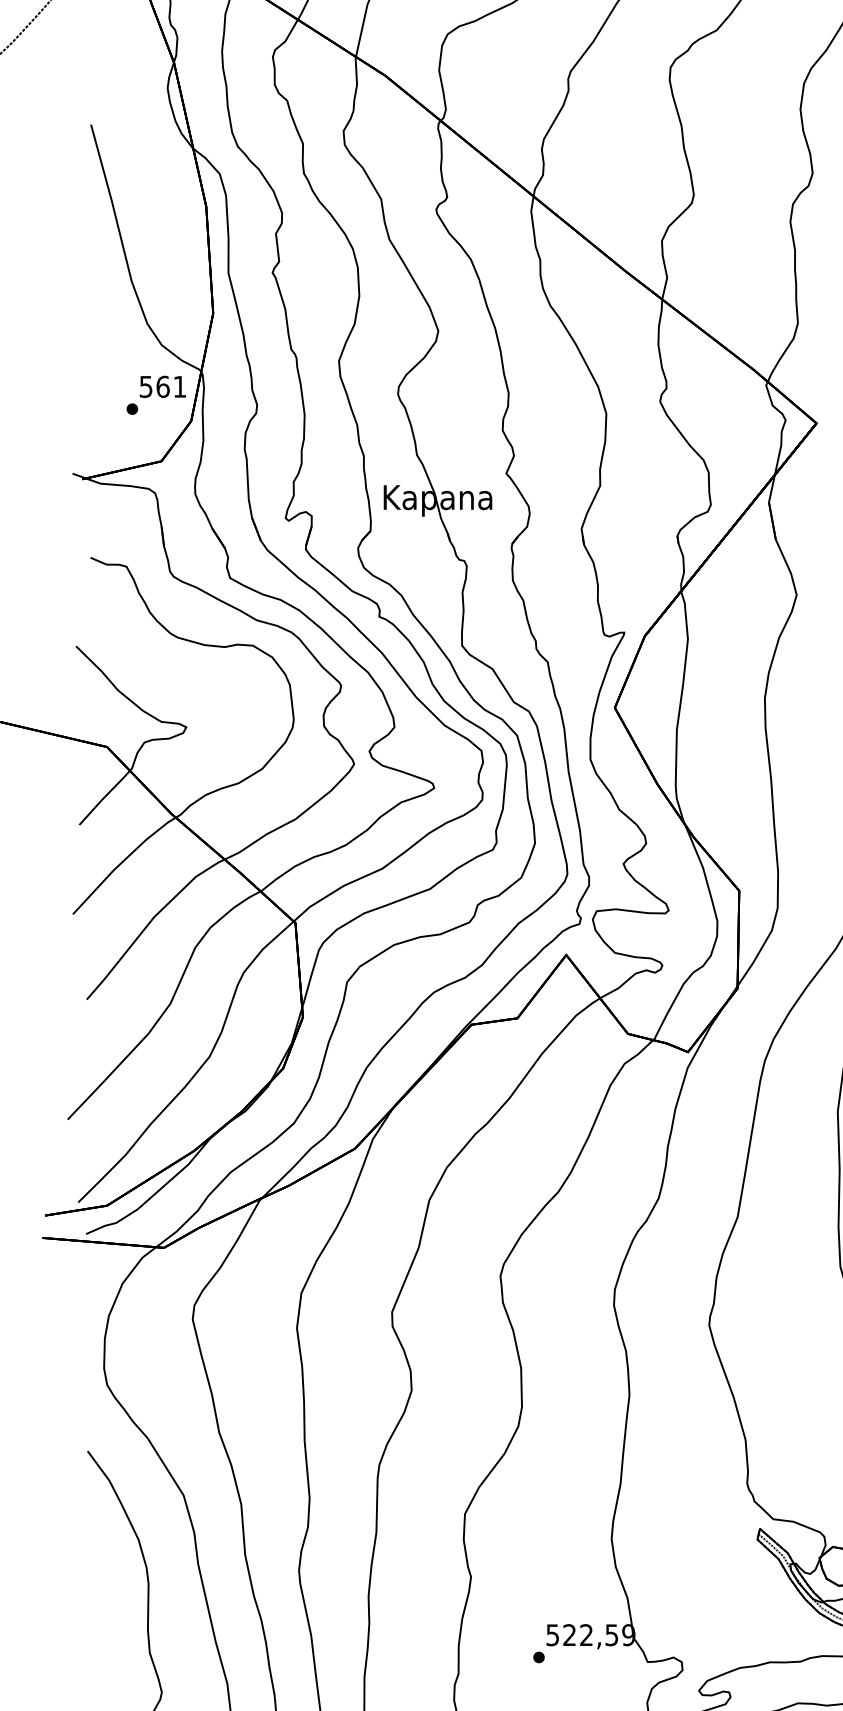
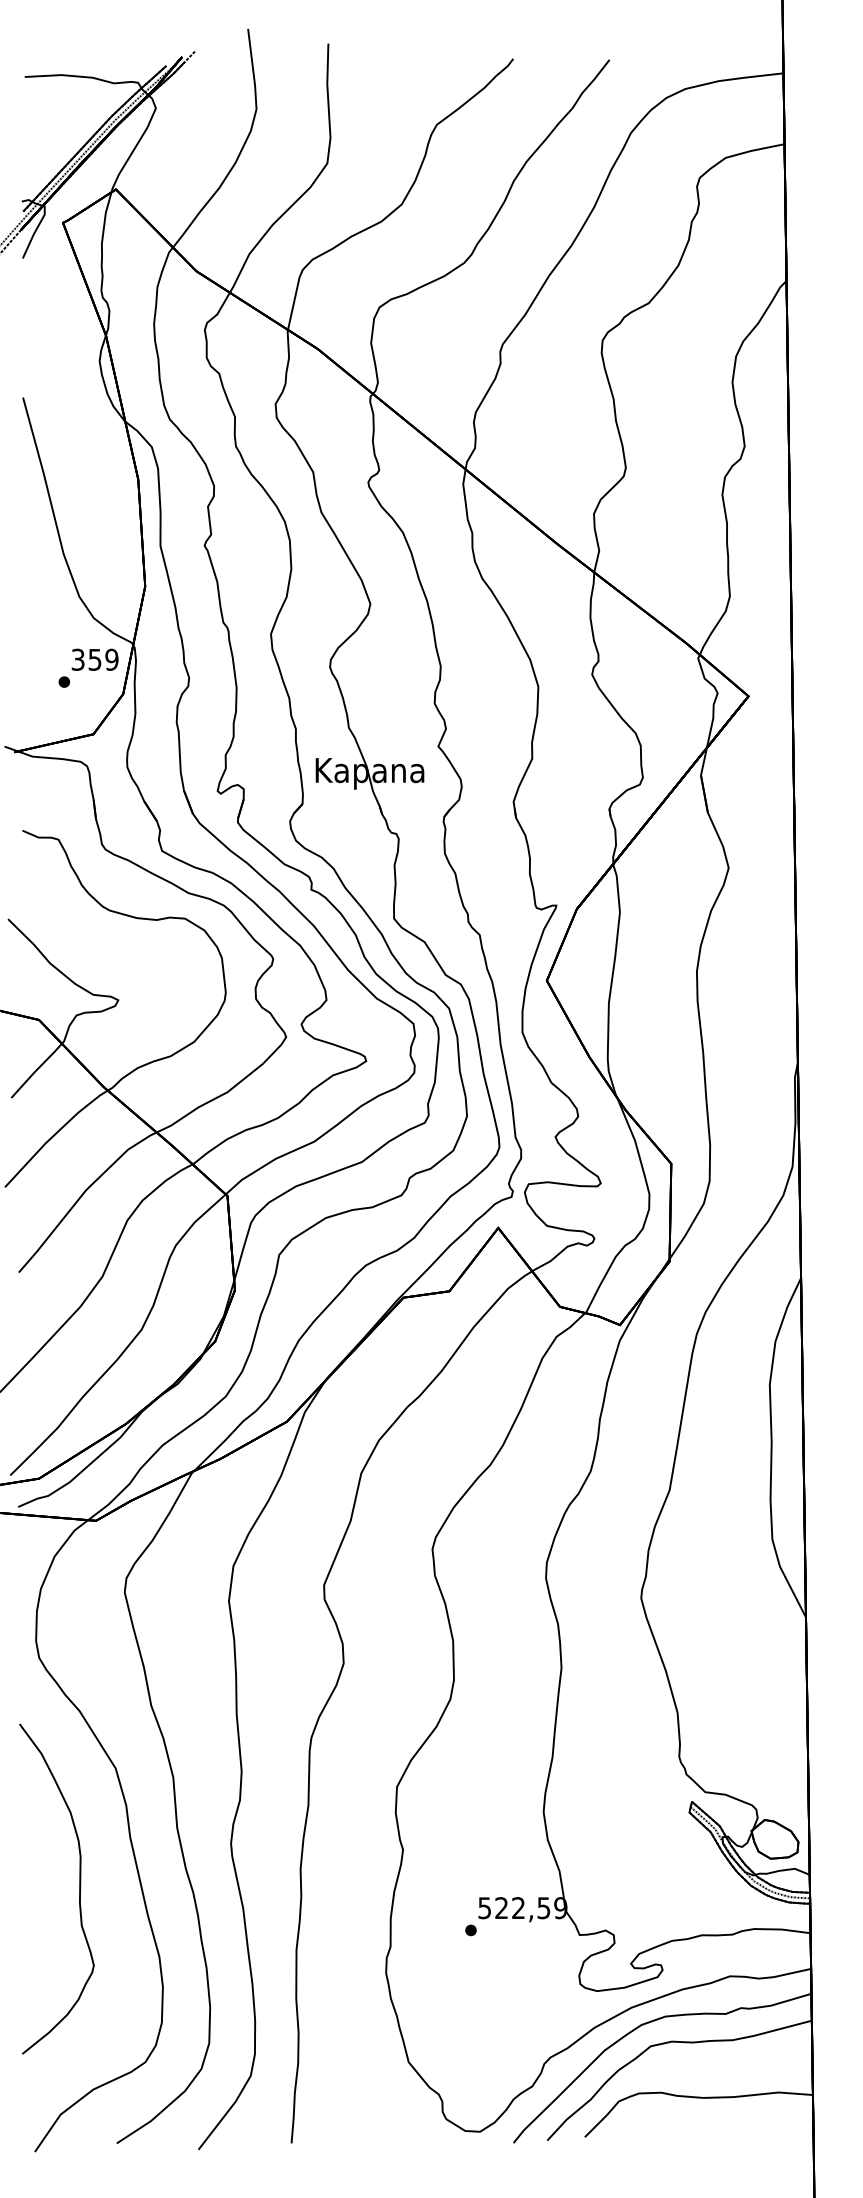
text: (163, 386) -> (95, 659), 561 -> 359

